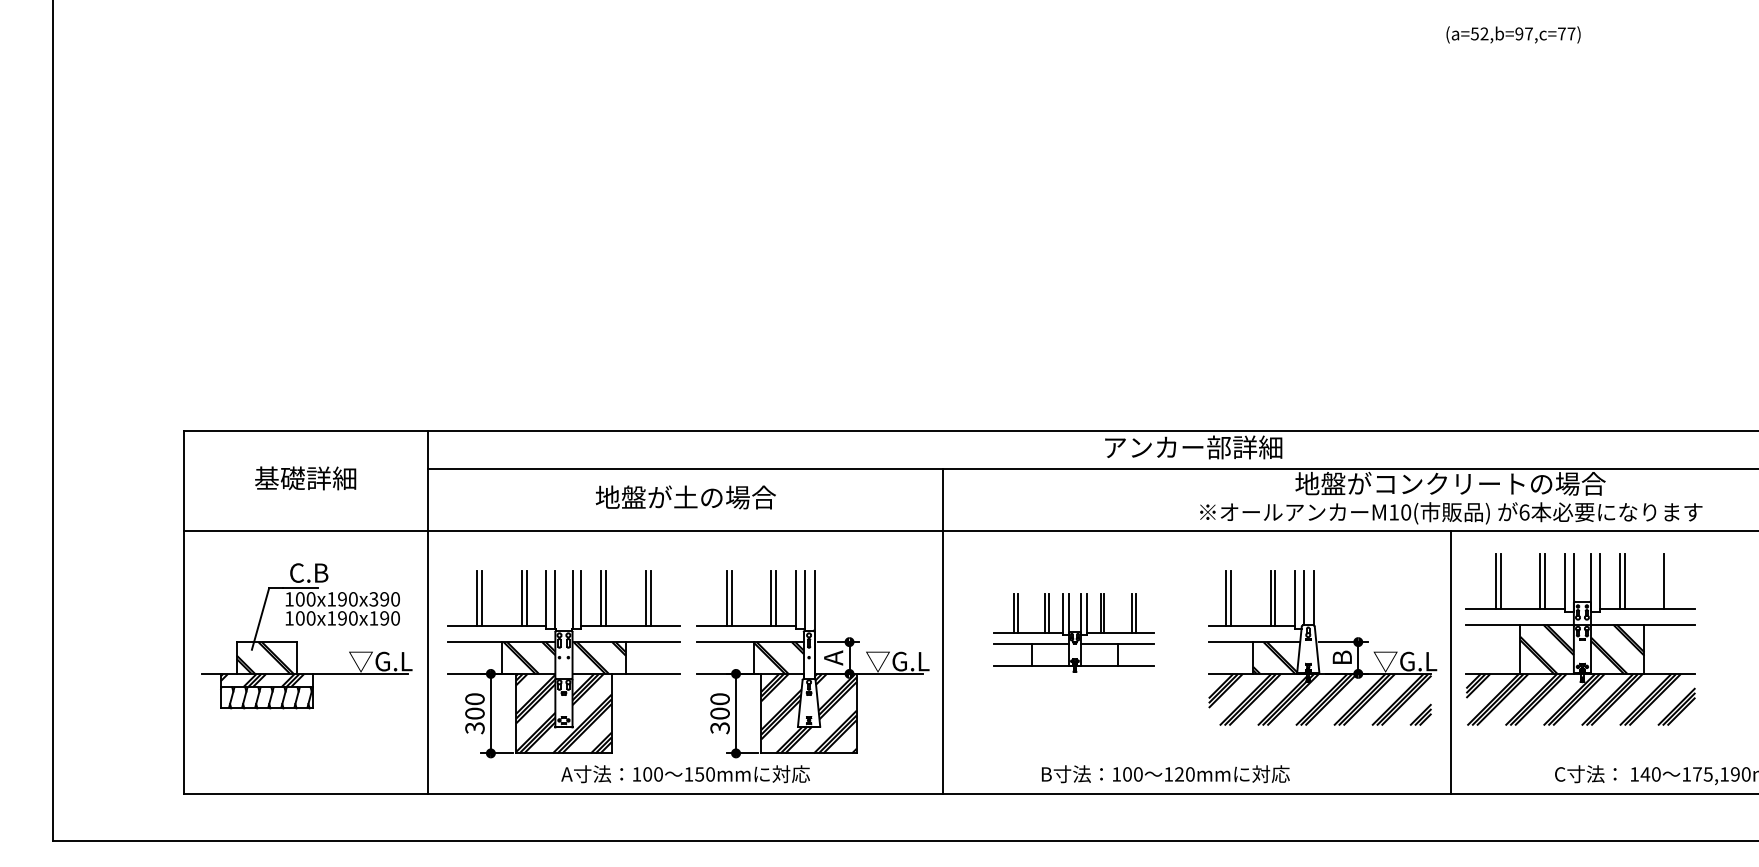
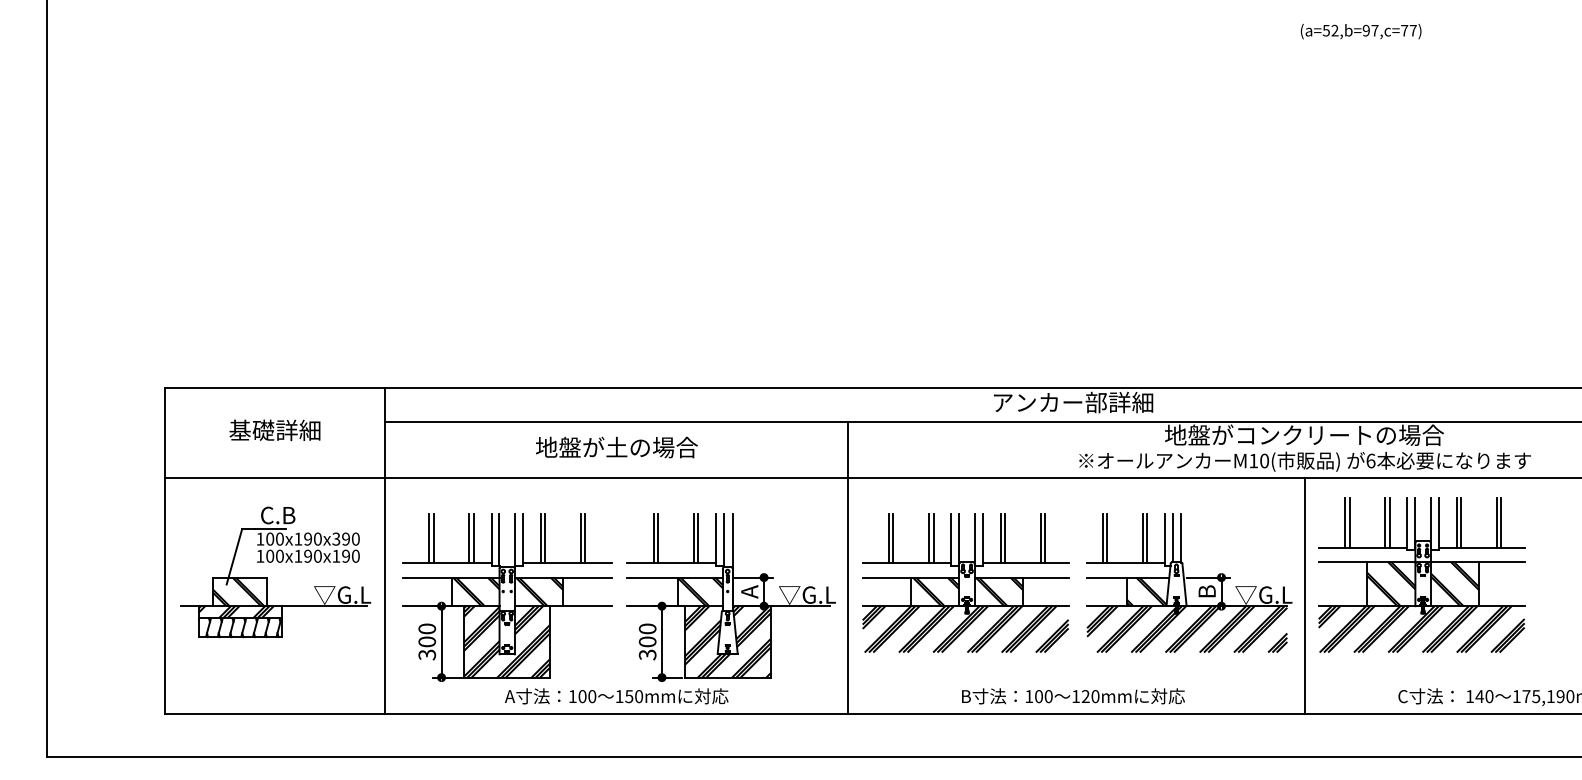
line: (1669, 580) -> (1501, 522), added
part: (1073, 647) -> (965, 582), size x1.43
text: (1165, 774) -> (1073, 696), moved

